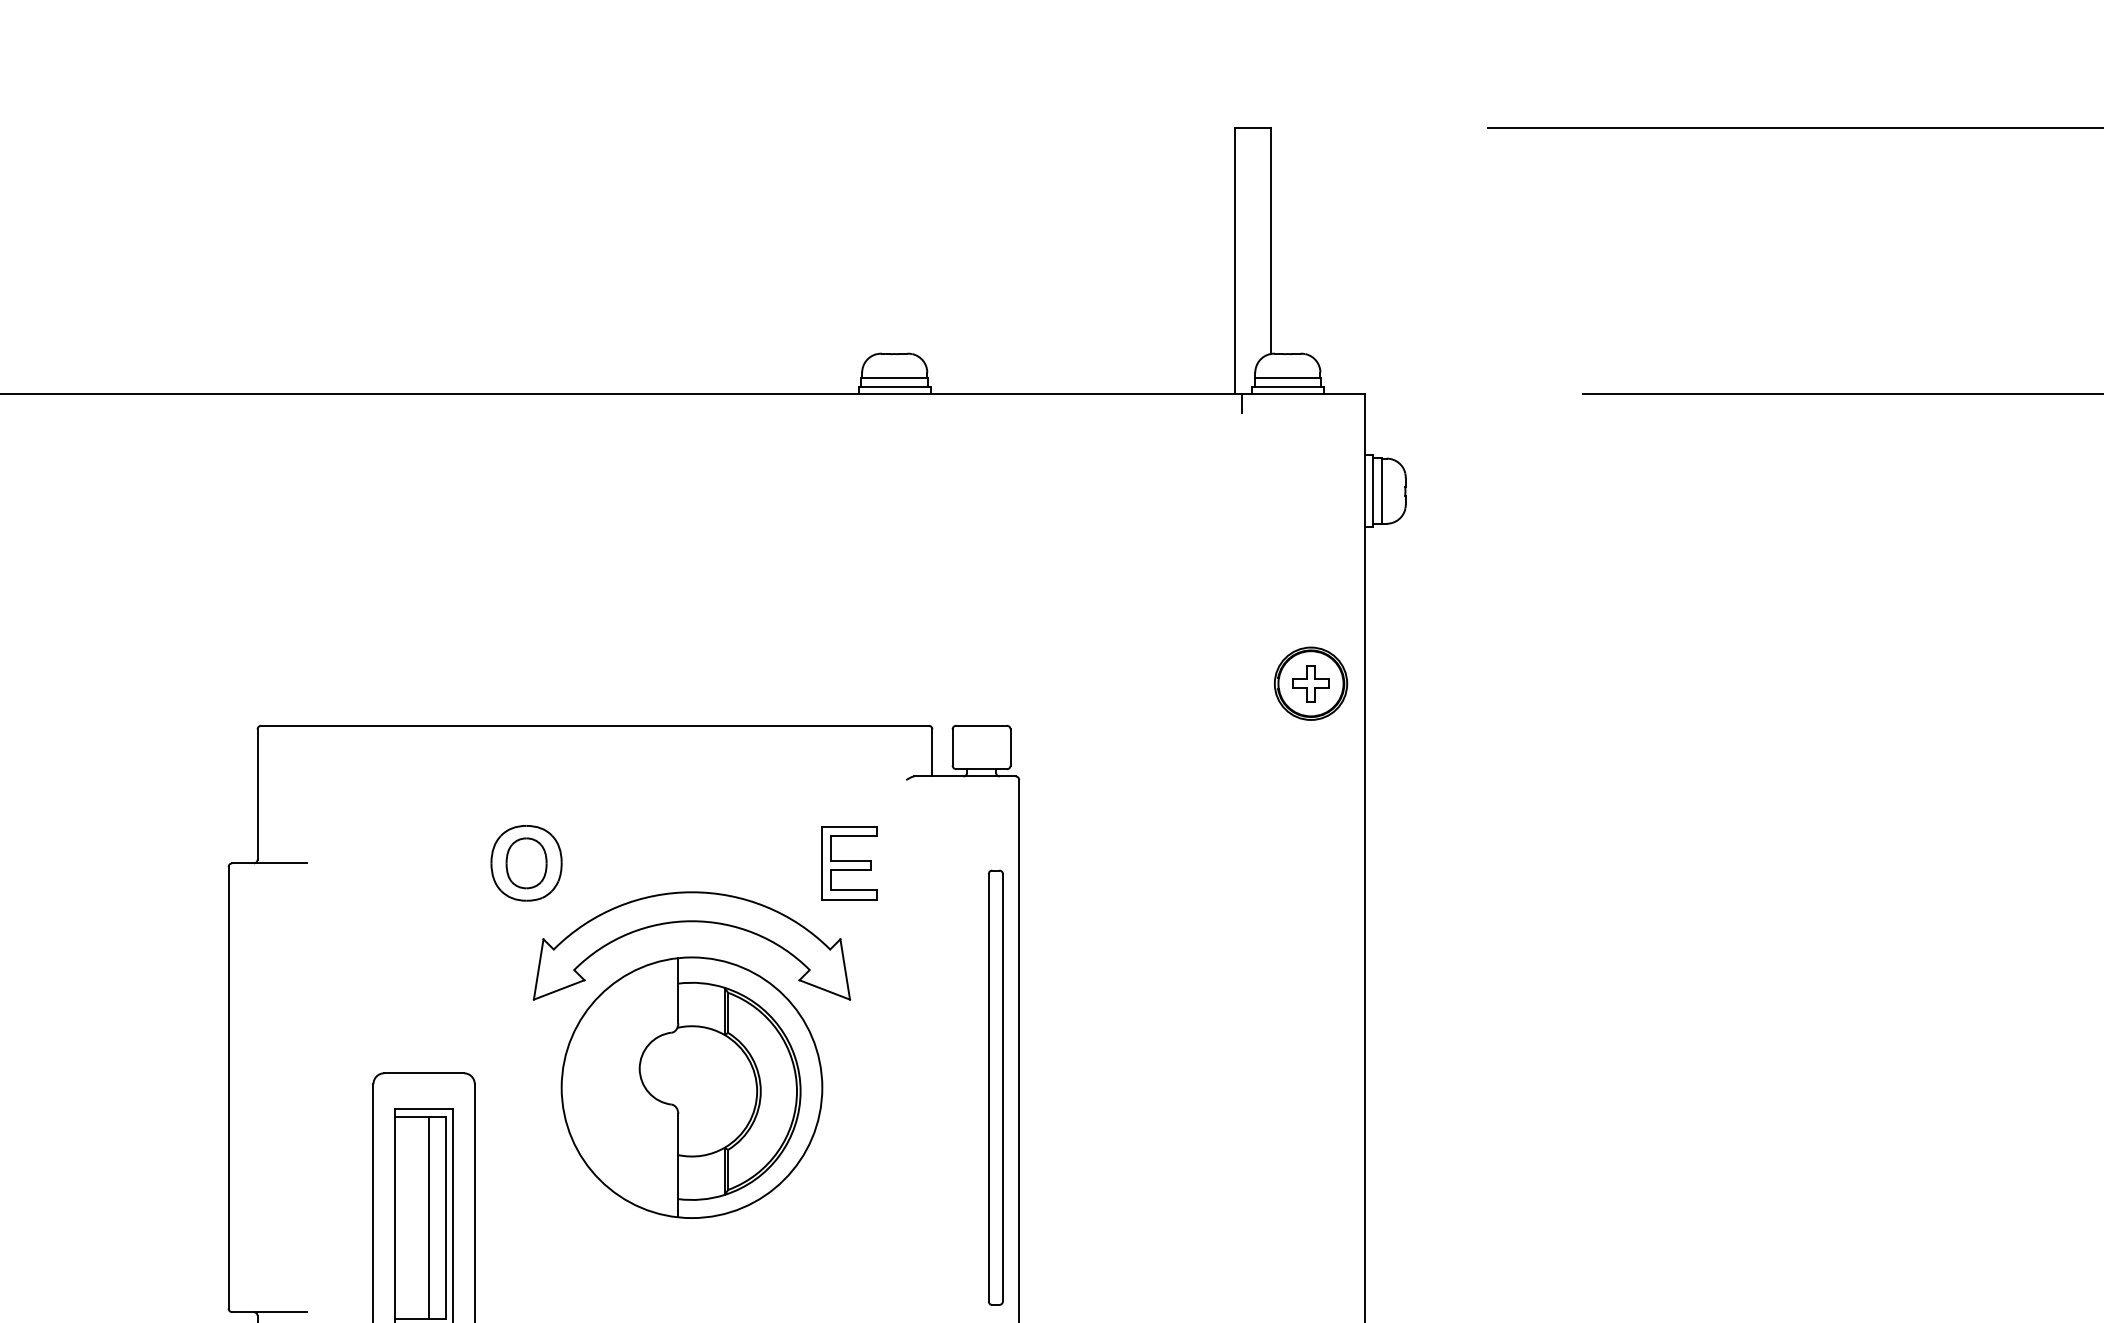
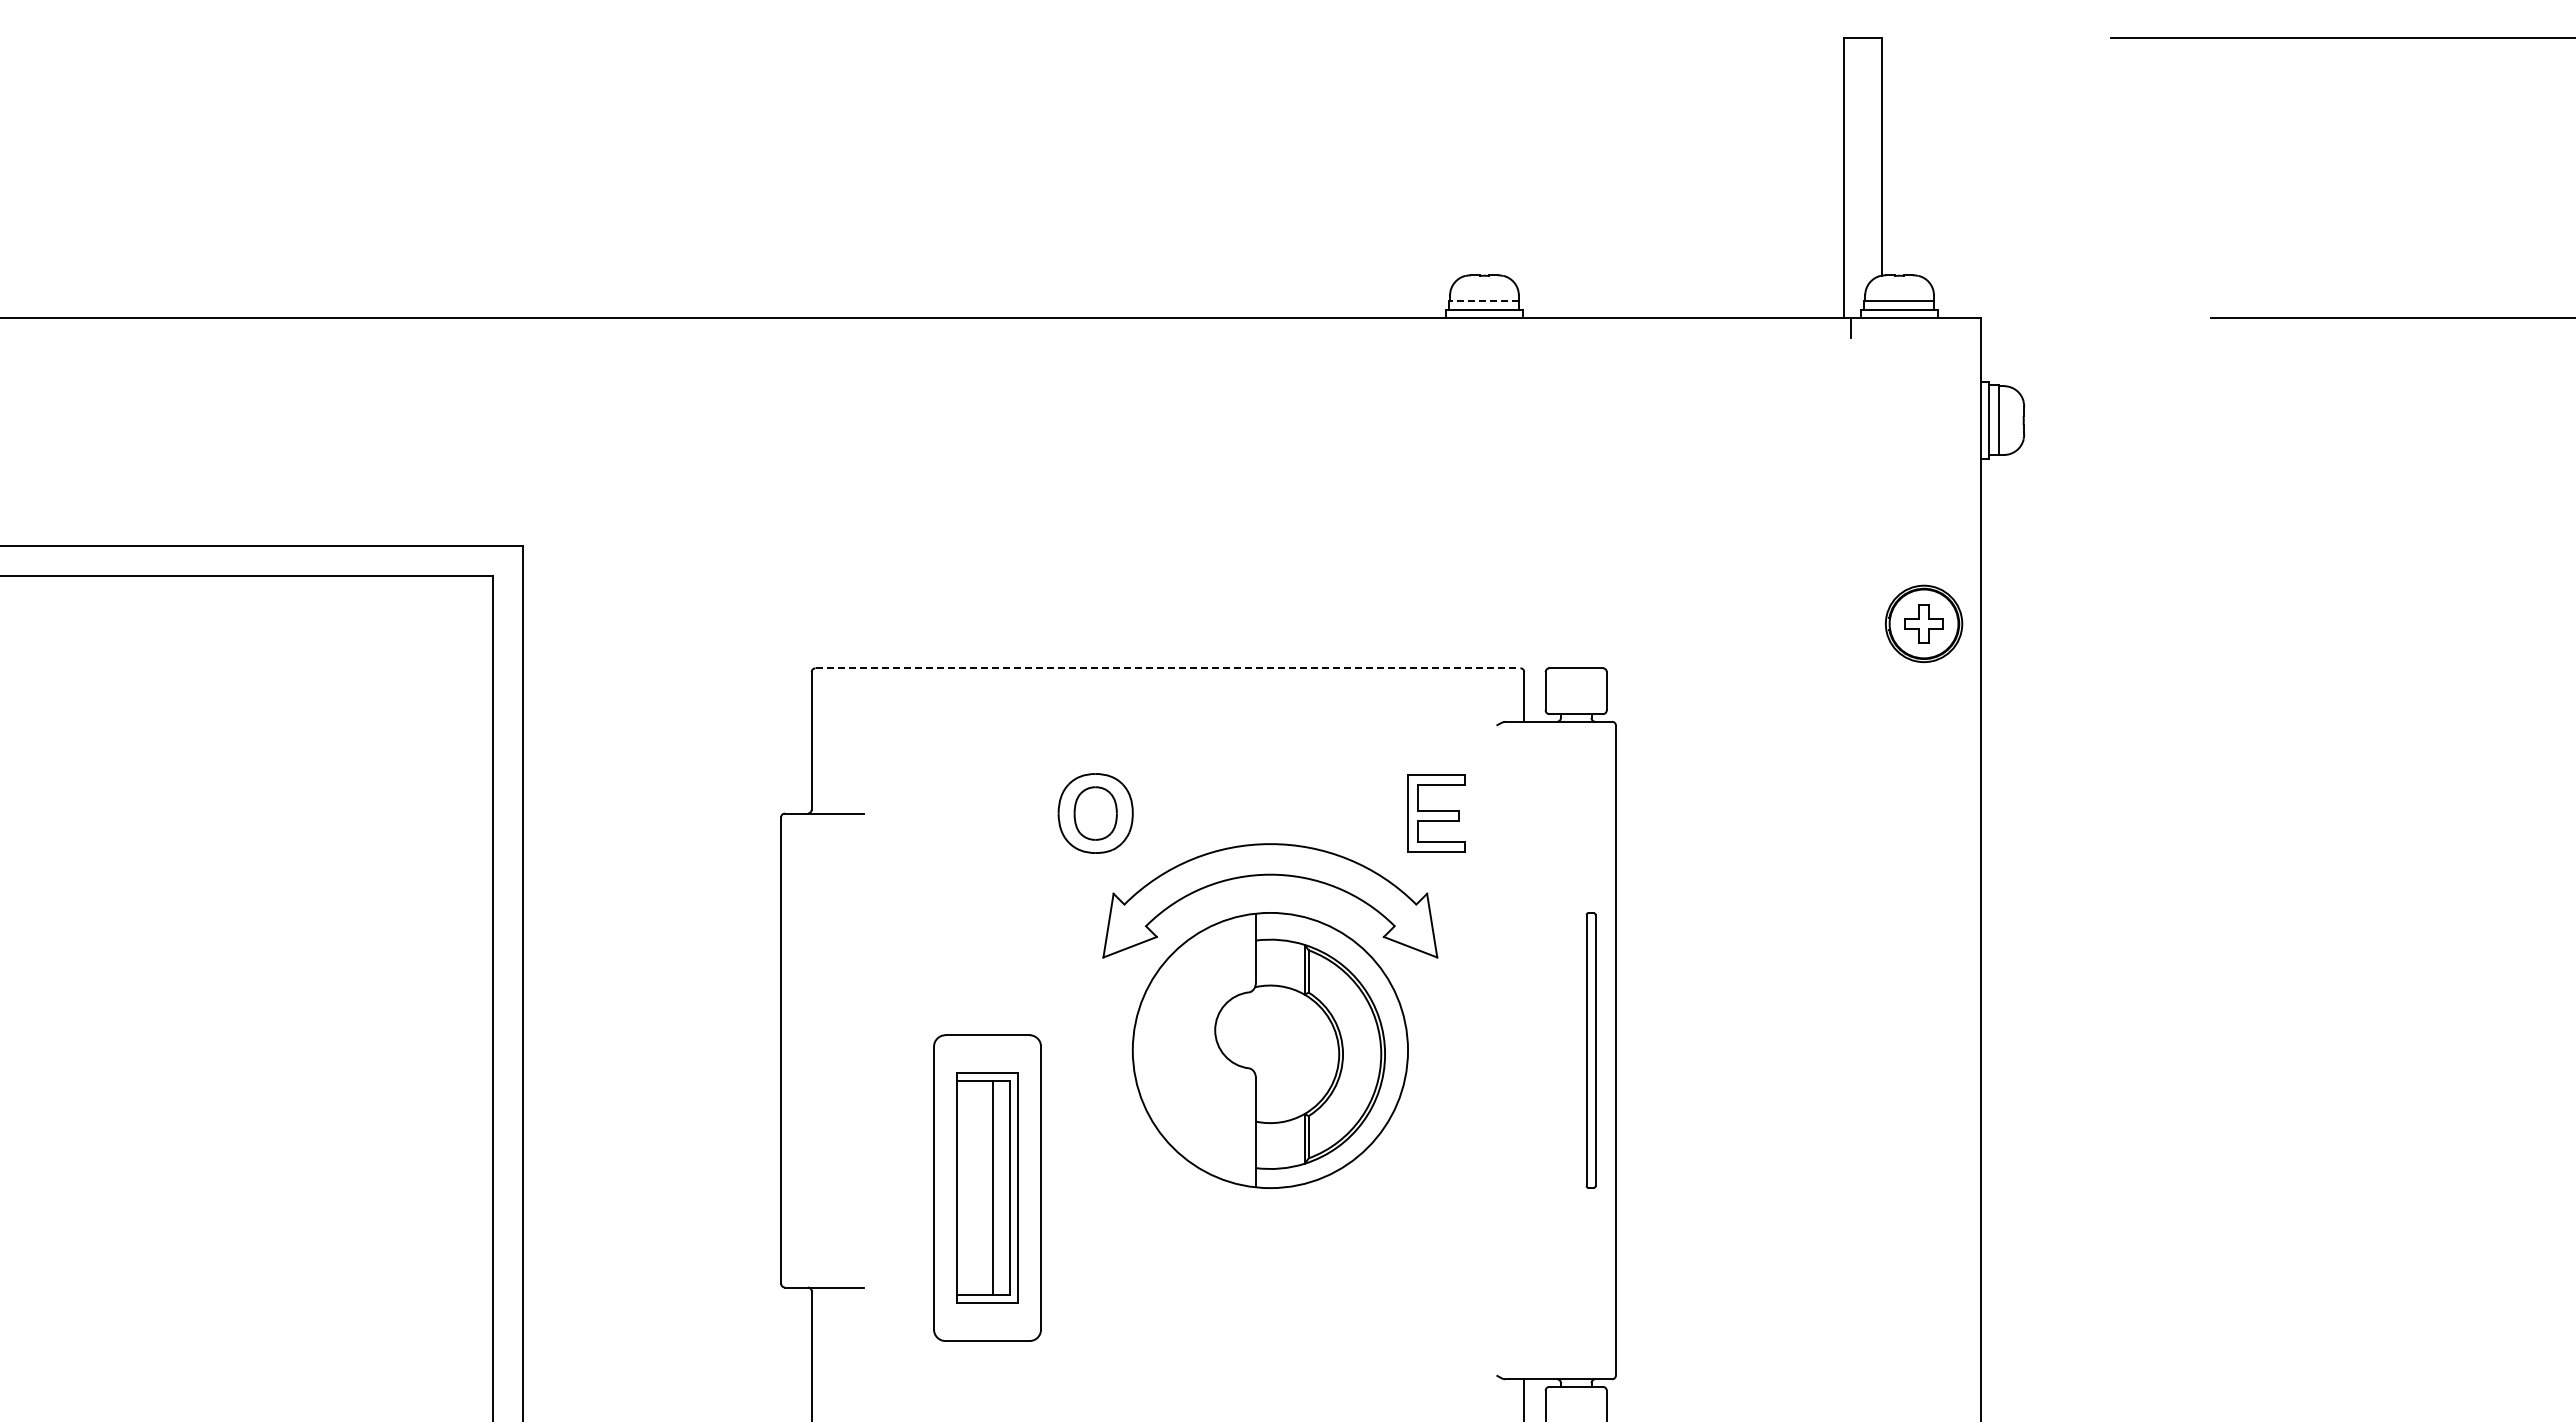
line: (894, 377) -> (1484, 300), solid -> dashed
line: (595, 725) -> (1168, 668), solid -> dashed
part: (995, 1087) -> (1590, 1050), size x0.6

